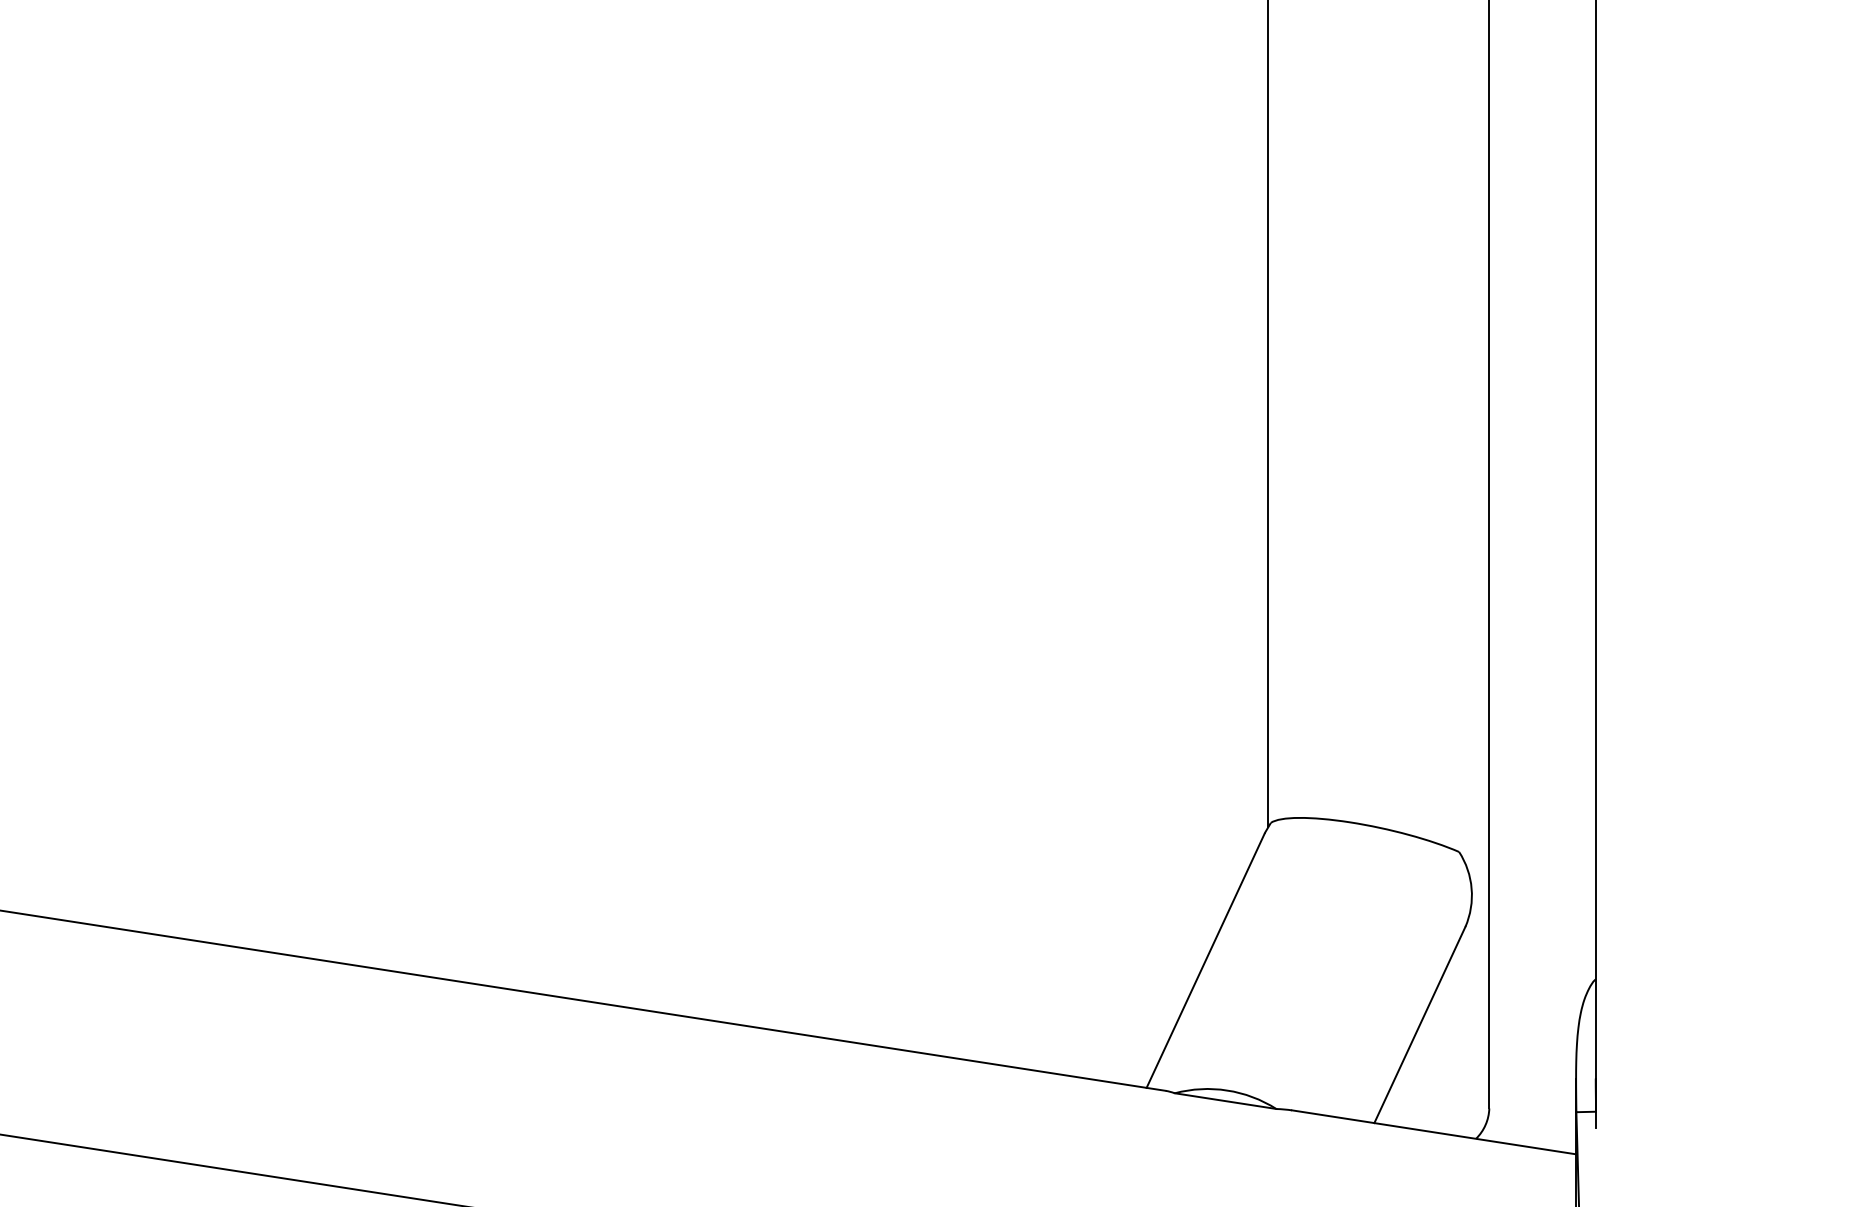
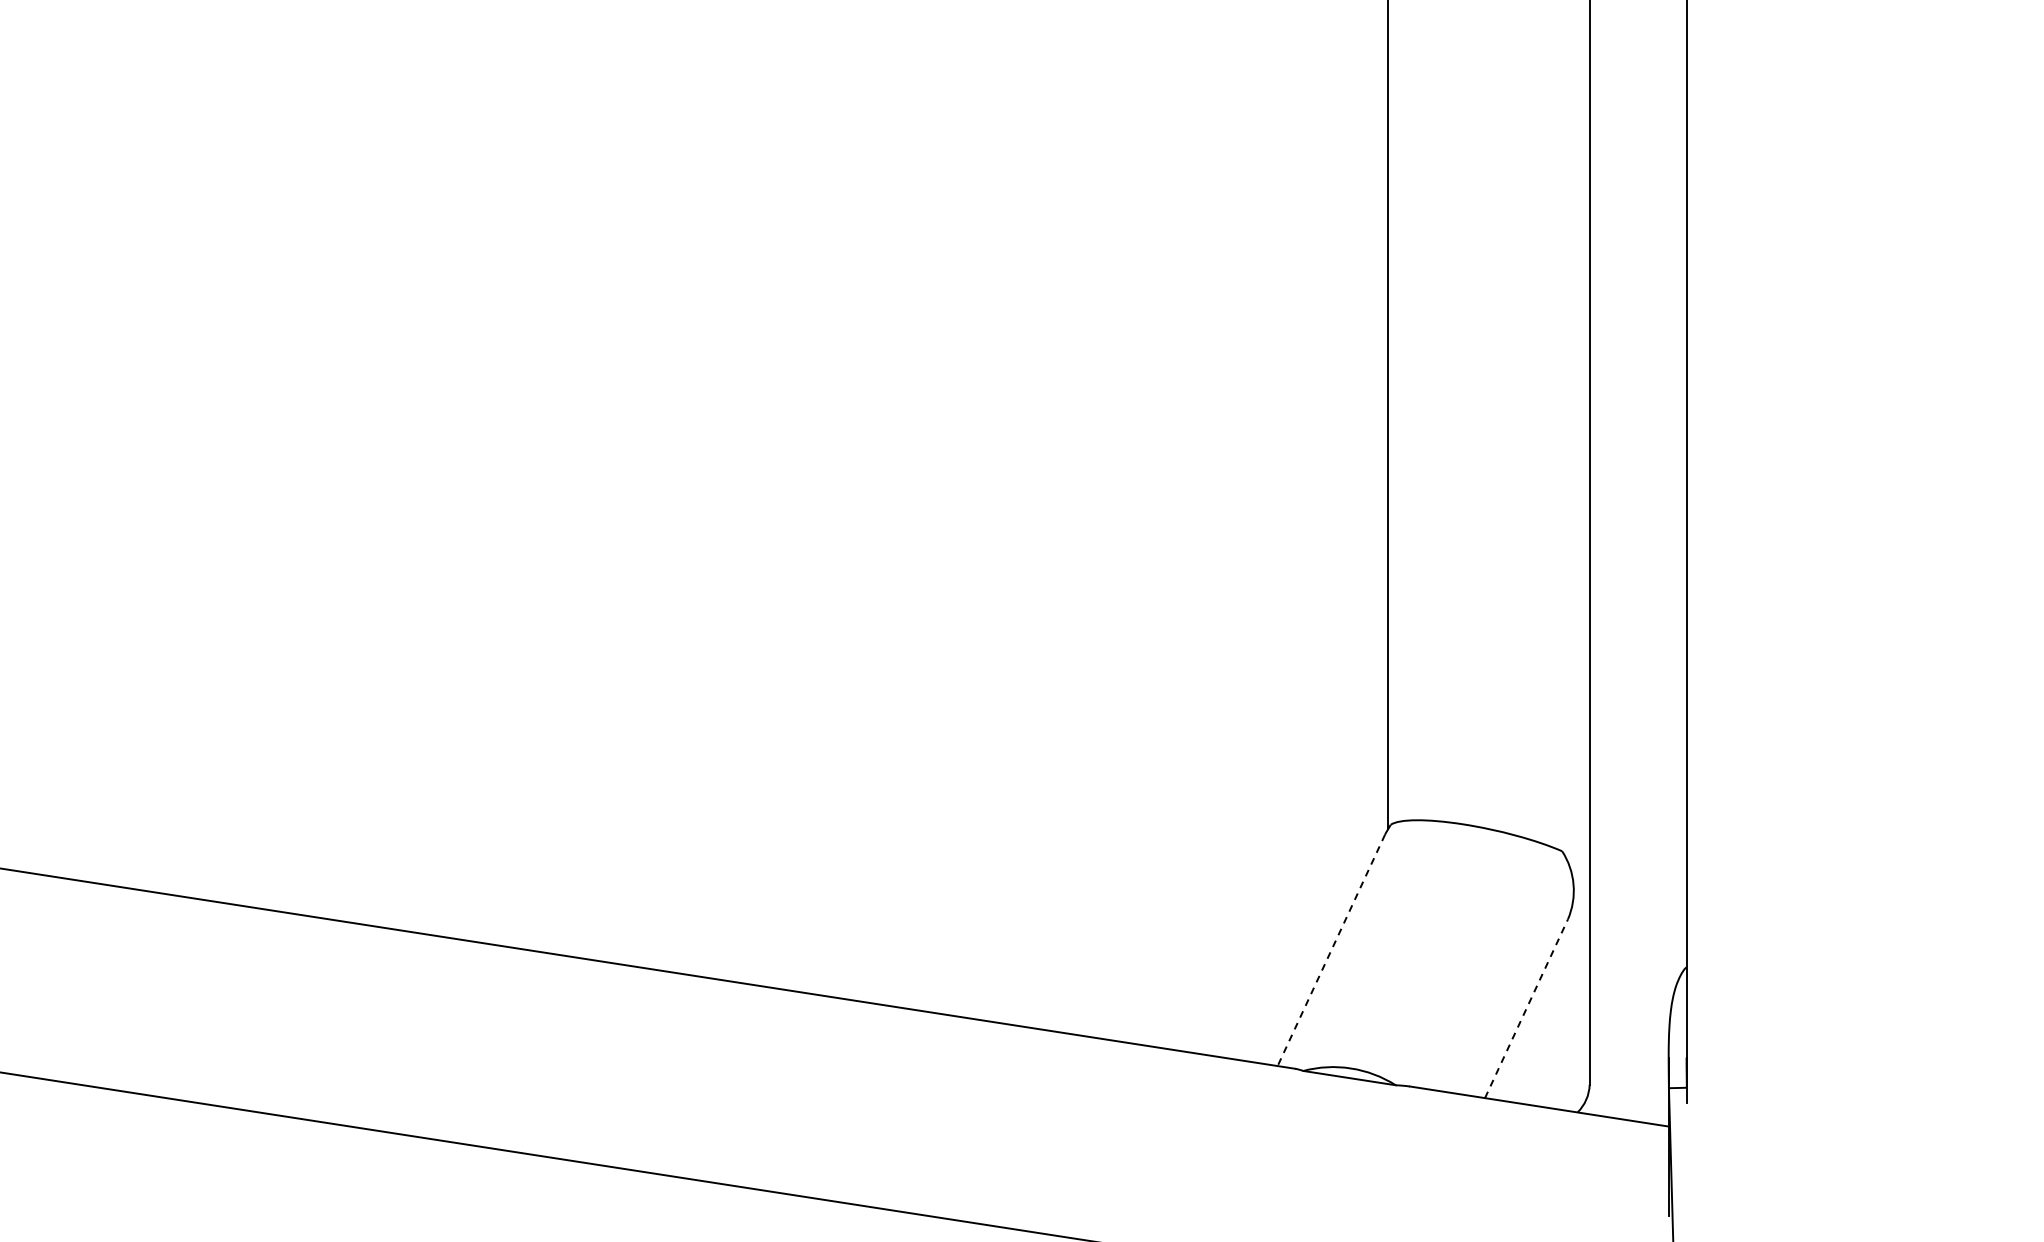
line: (1205, 960) -> (1331, 950), solid -> dashed
line: (1419, 1024) -> (1526, 1008), solid -> dashed

